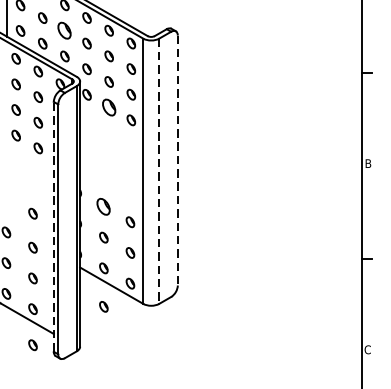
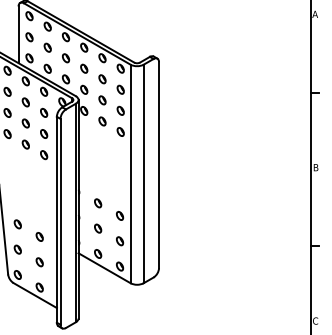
part: (65, 31) -> (66, 58), size x0.62
part: (109, 107) -> (102, 121), size x0.62
line: (178, 161) -> (159, 165), dashed -> solid
line: (158, 171) -> (143, 174), dashed -> solid
part: (104, 207) -> (98, 203), size x0.62
part: (32, 213) -> (39, 208), removed
line: (53, 226) -> (56, 219), dashed -> solid
part: (104, 306) -> (98, 285), removed
part: (32, 345) -> (39, 317), removed

